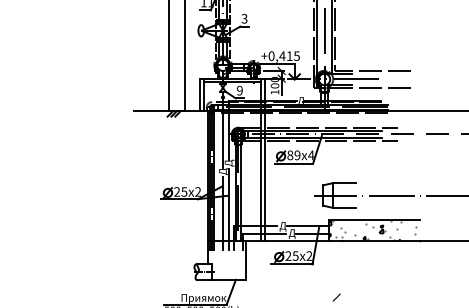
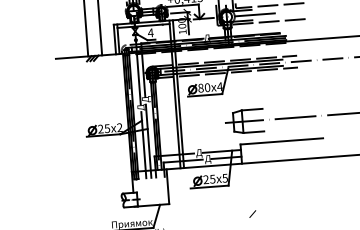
text: (239, 90) -> (150, 32), 9 -> 4
text: (297, 155) -> (207, 87), 89 -> 80
hatch: (374, 230) -> (282, 150), removed
text: (309, 255) -> (225, 177), 2 -> 5

